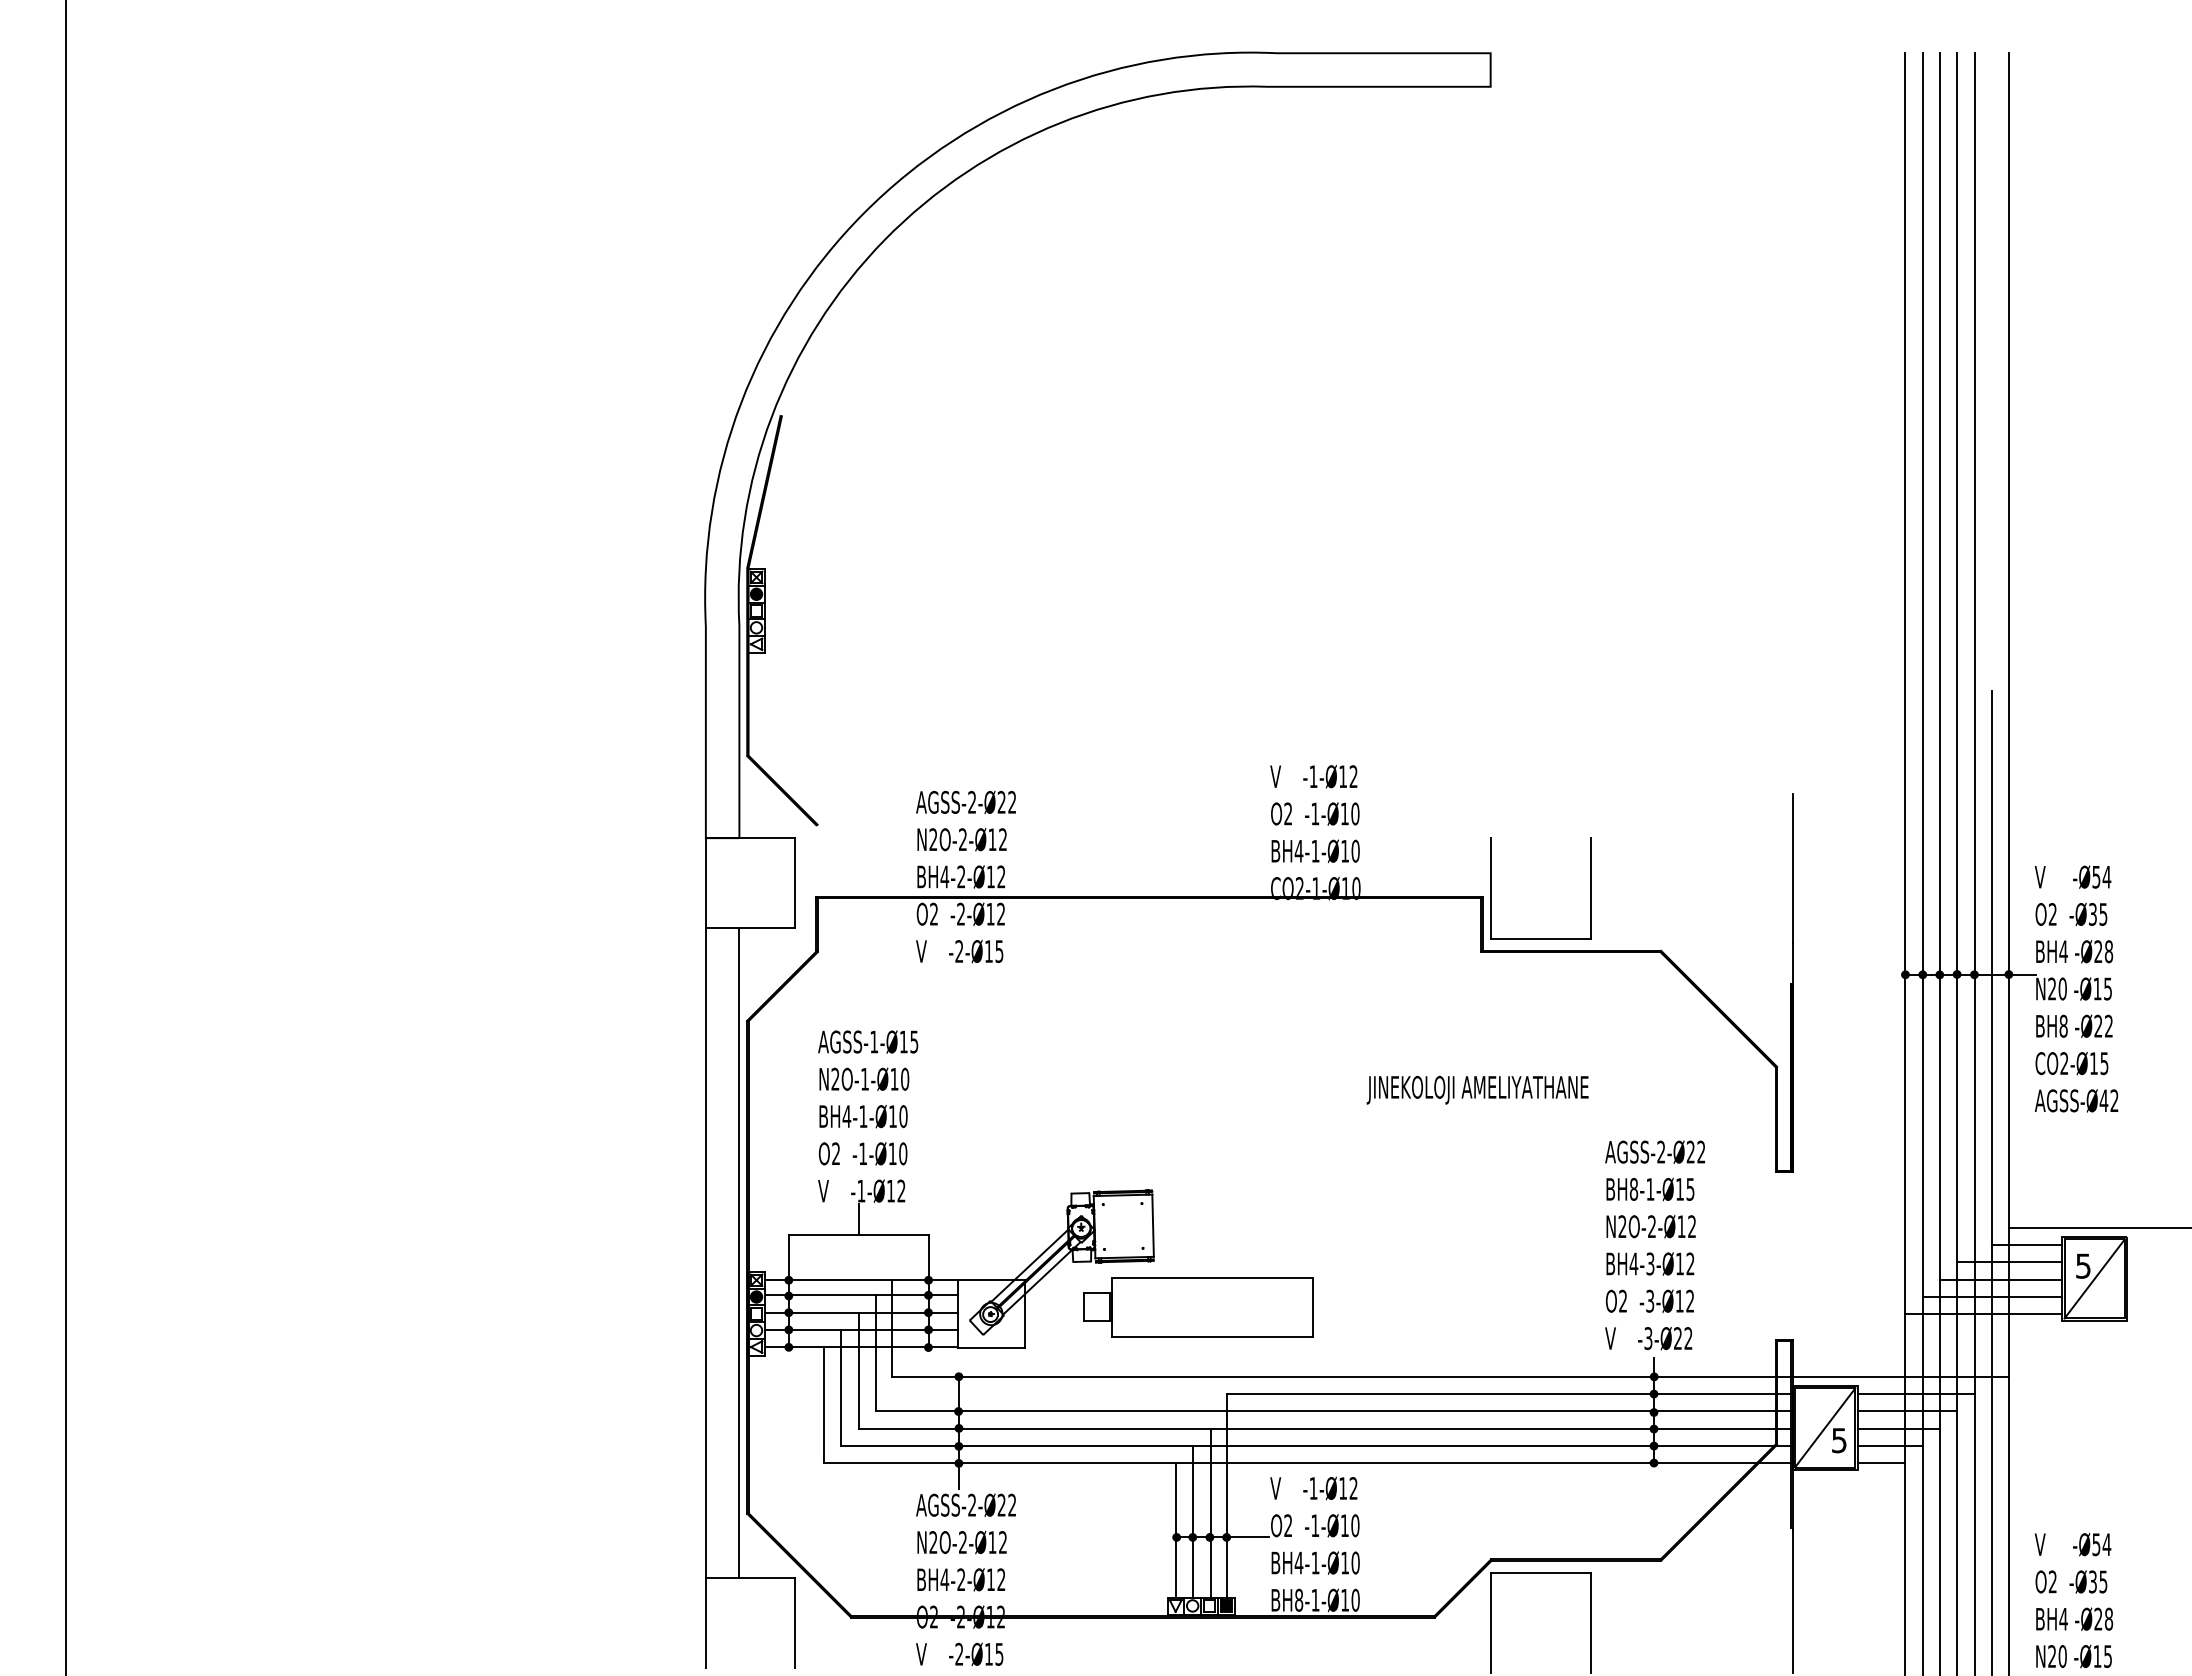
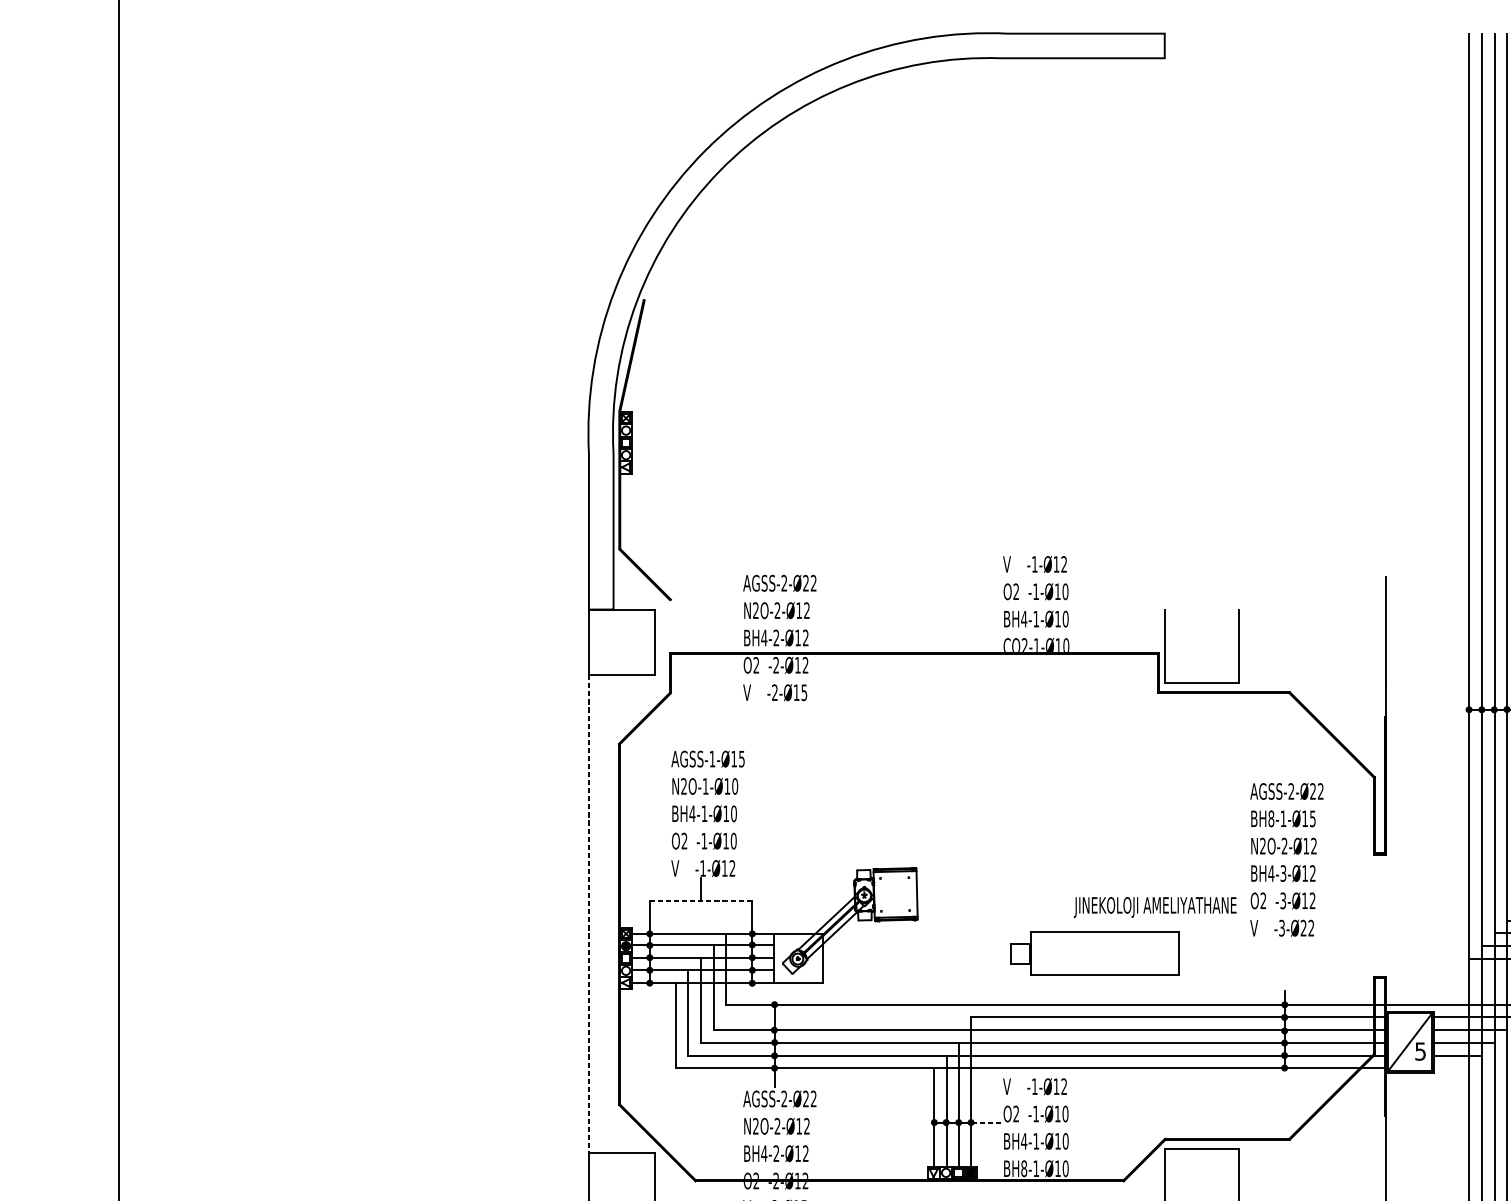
fill: (756, 594) -> (626, 430), removed
text: (1477, 1089) -> (1155, 906), moved
line: (858, 1234) -> (700, 900), solid -> dashed
text: (1654, 1245) -> (1286, 859), moved
line: (739, 1252) -> (613, 913), removed
line: (705, 1253) -> (588, 914), solid -> dashed
part: (1198, 1307) -> (1094, 953), moved
line: (1881, 1463) -> (1451, 1068), removed
line: (1248, 1537) -> (987, 1122), solid -> dashed

